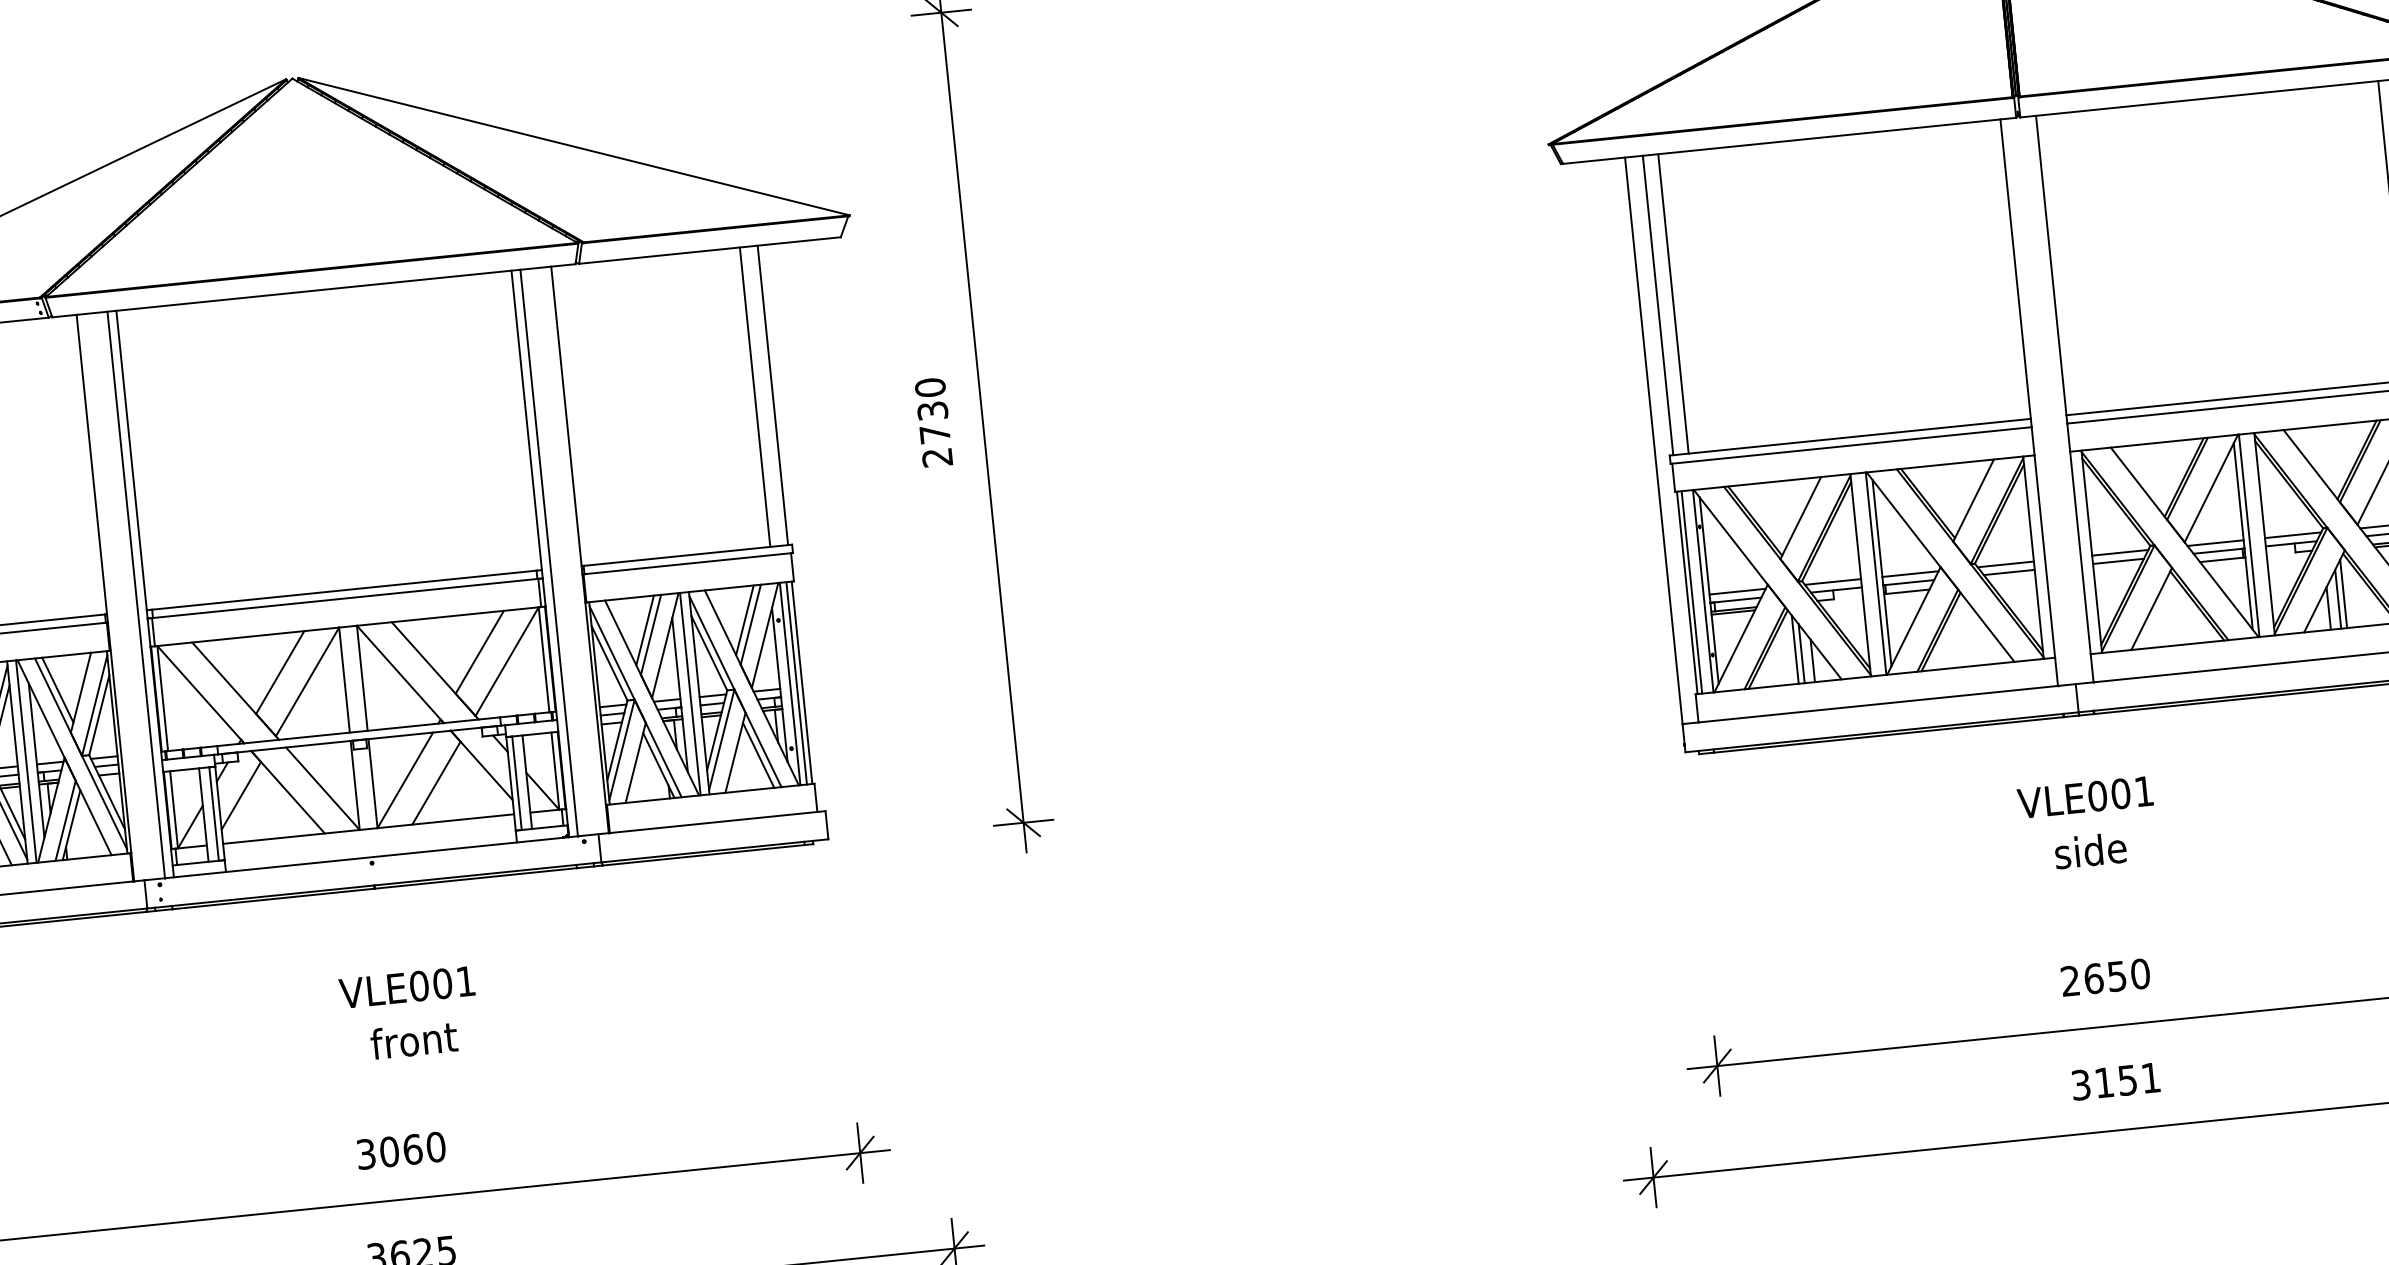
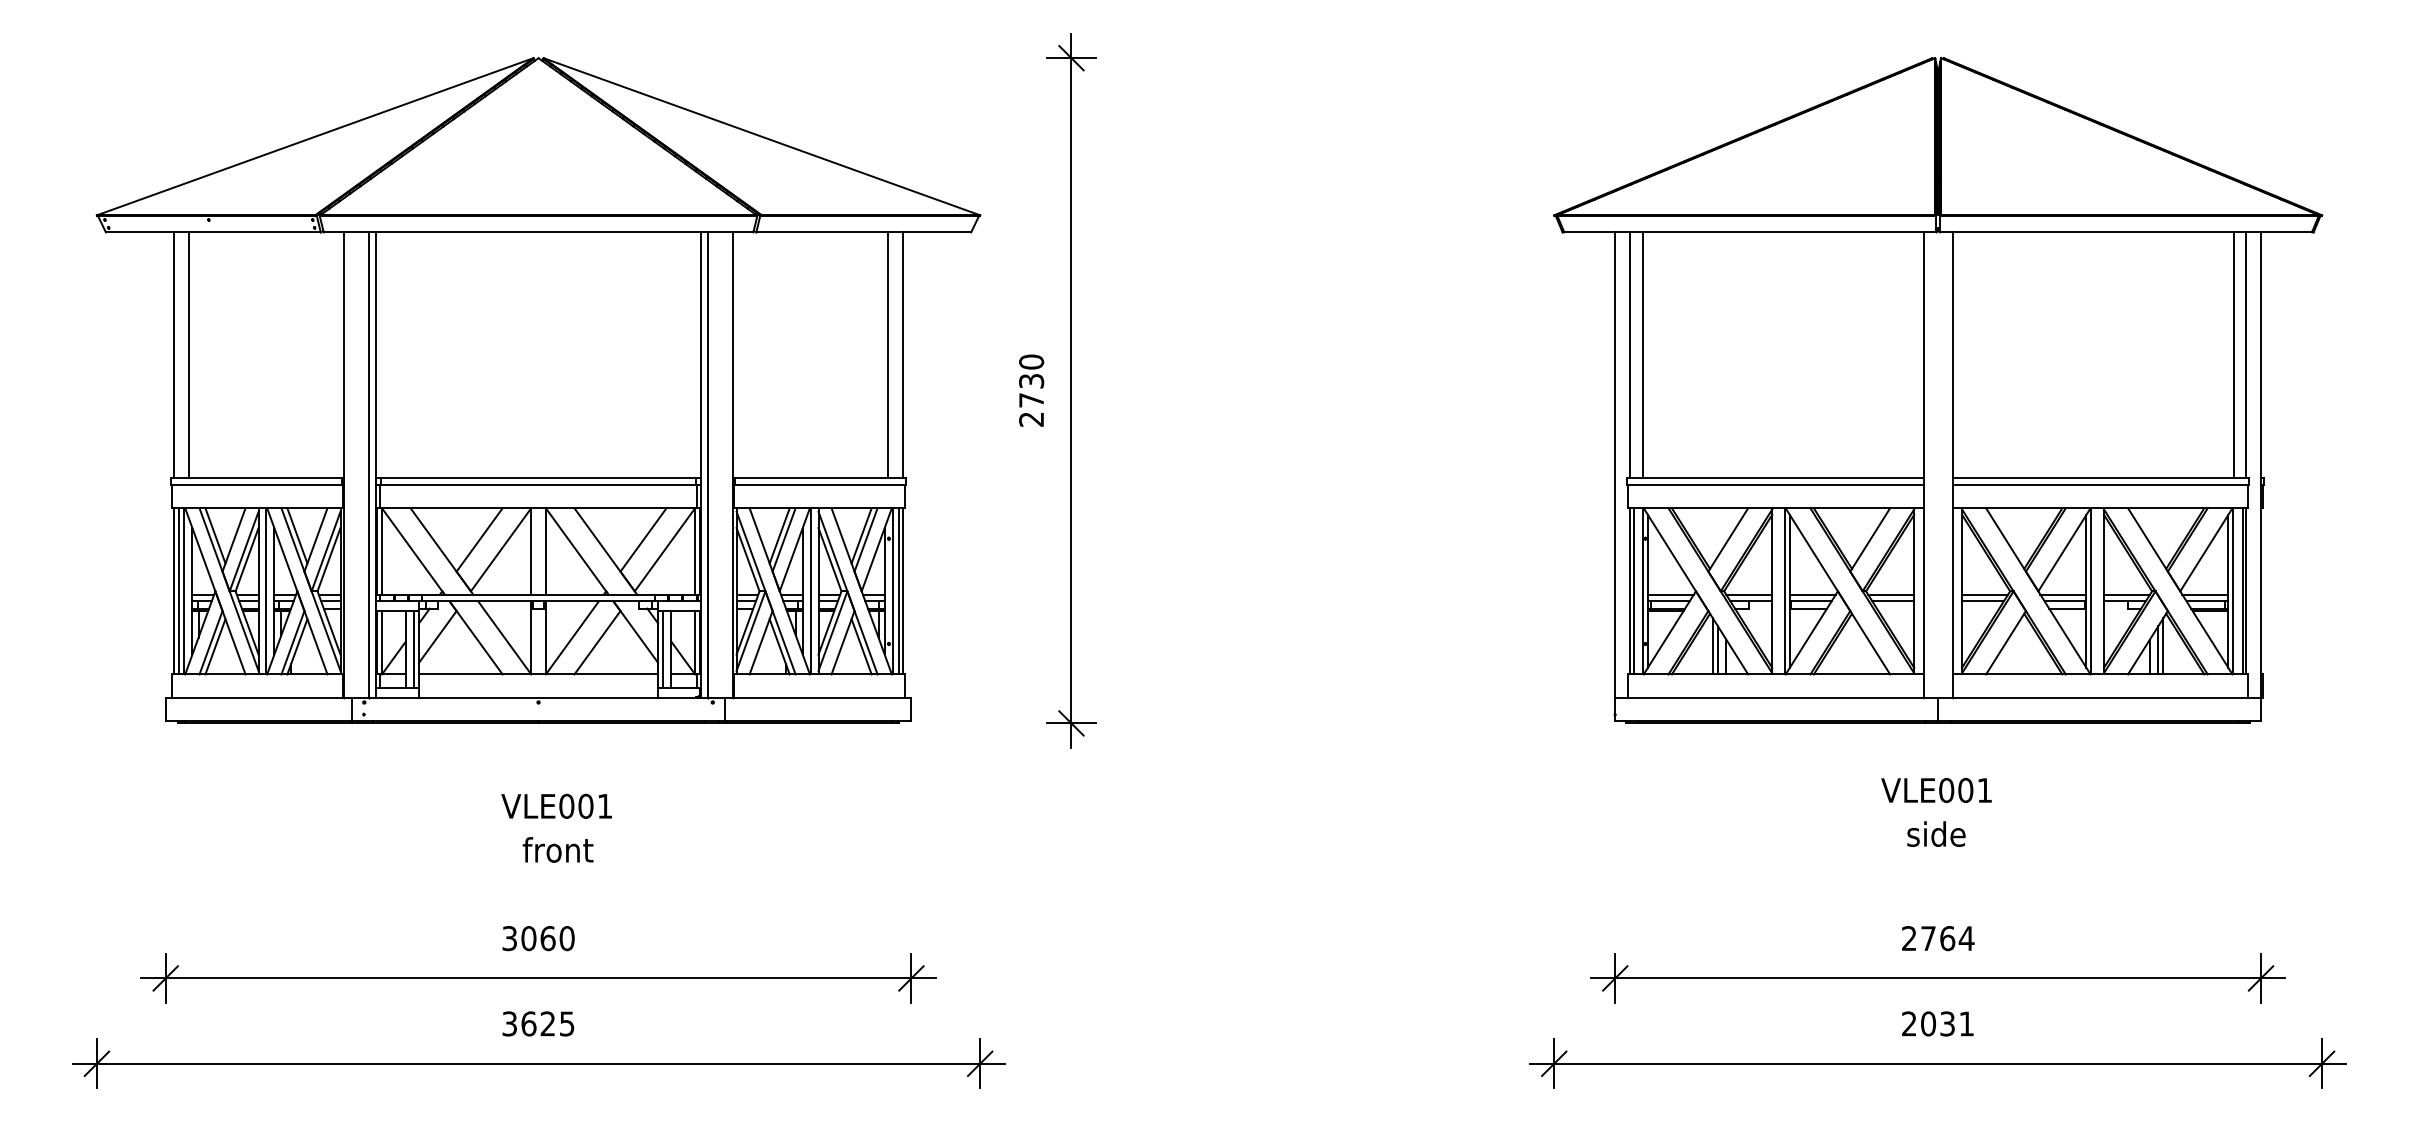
text: (2116, 976) -> (1947, 938), 2650 -> 2764
text: (2104, 1082) -> (1928, 1023), 3151 -> 2031

